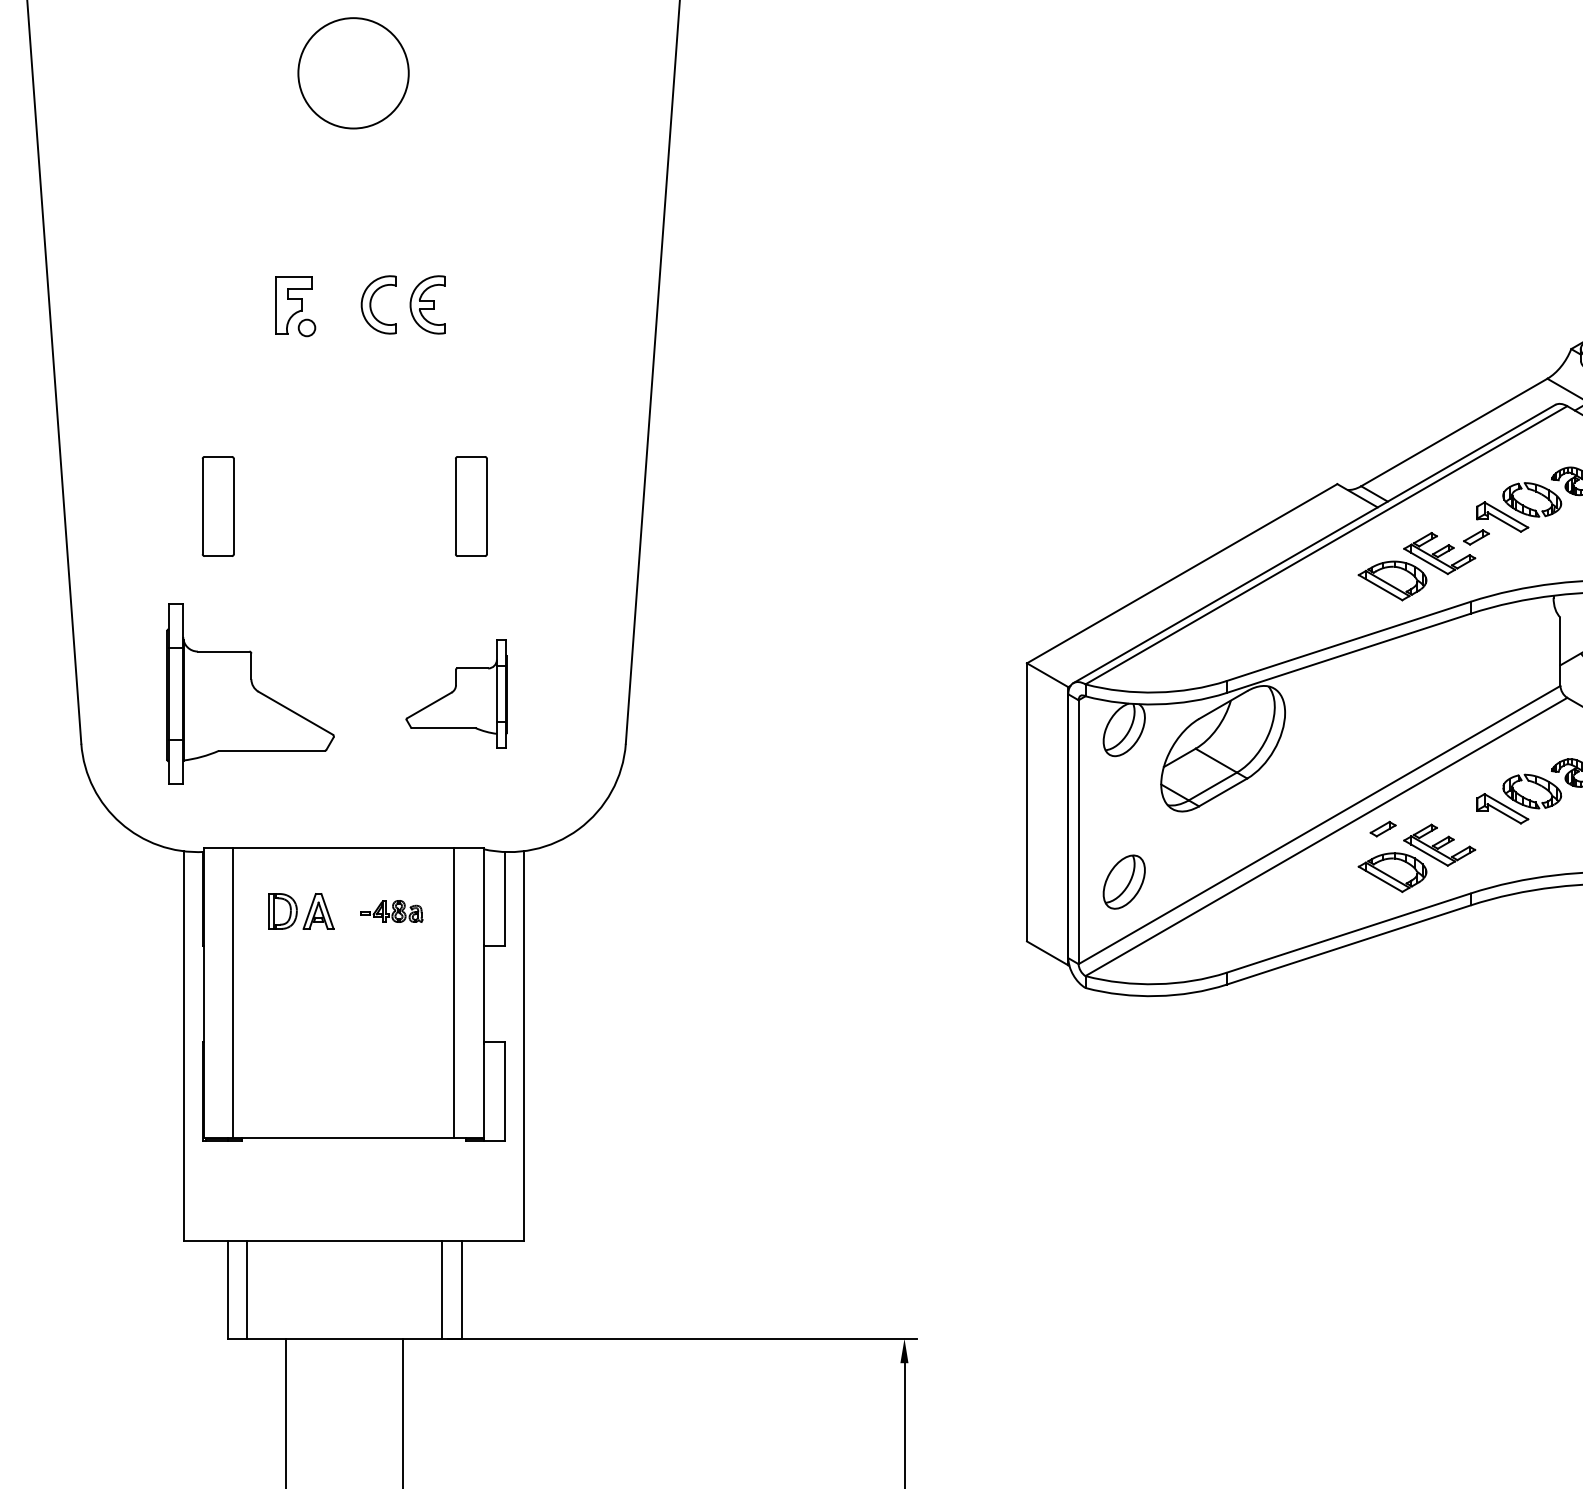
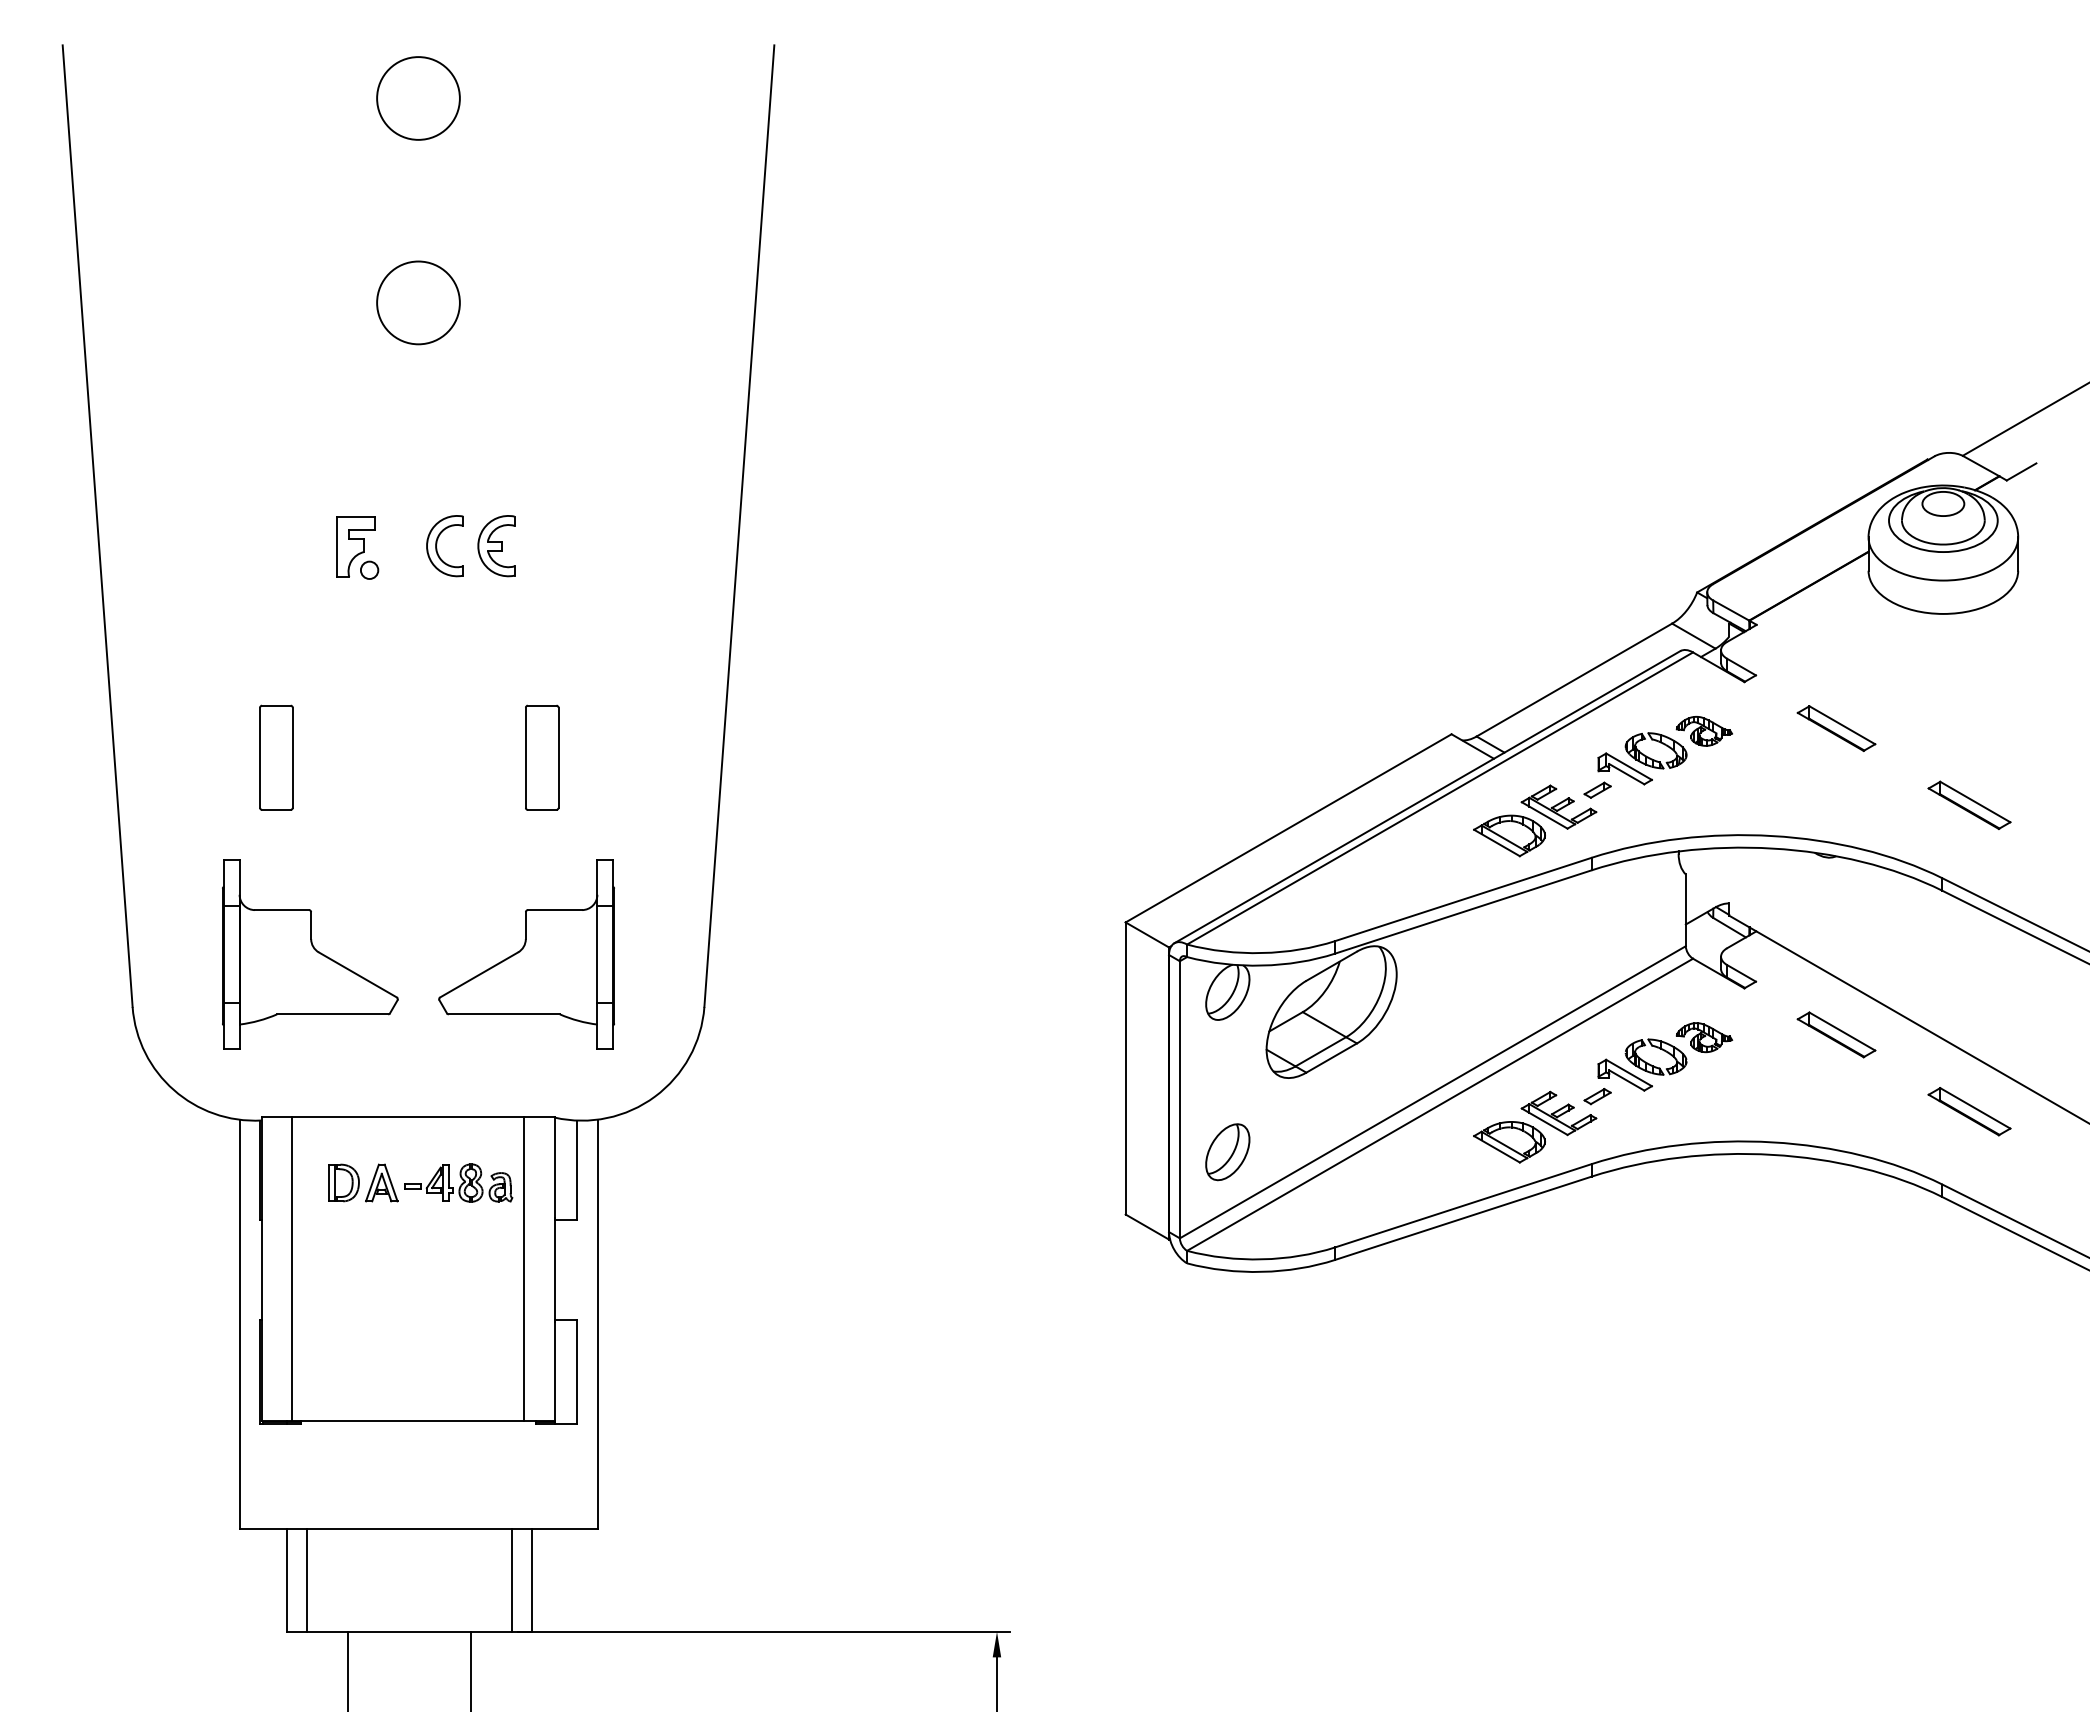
circle: (353, 72) -> (418, 302), size x0.71
part: (456, 693) -> (526, 954), size x1.67
part: (1383, 829) -> (1597, 1096), moved
part: (391, 910) -> (458, 1182), size x1.67

